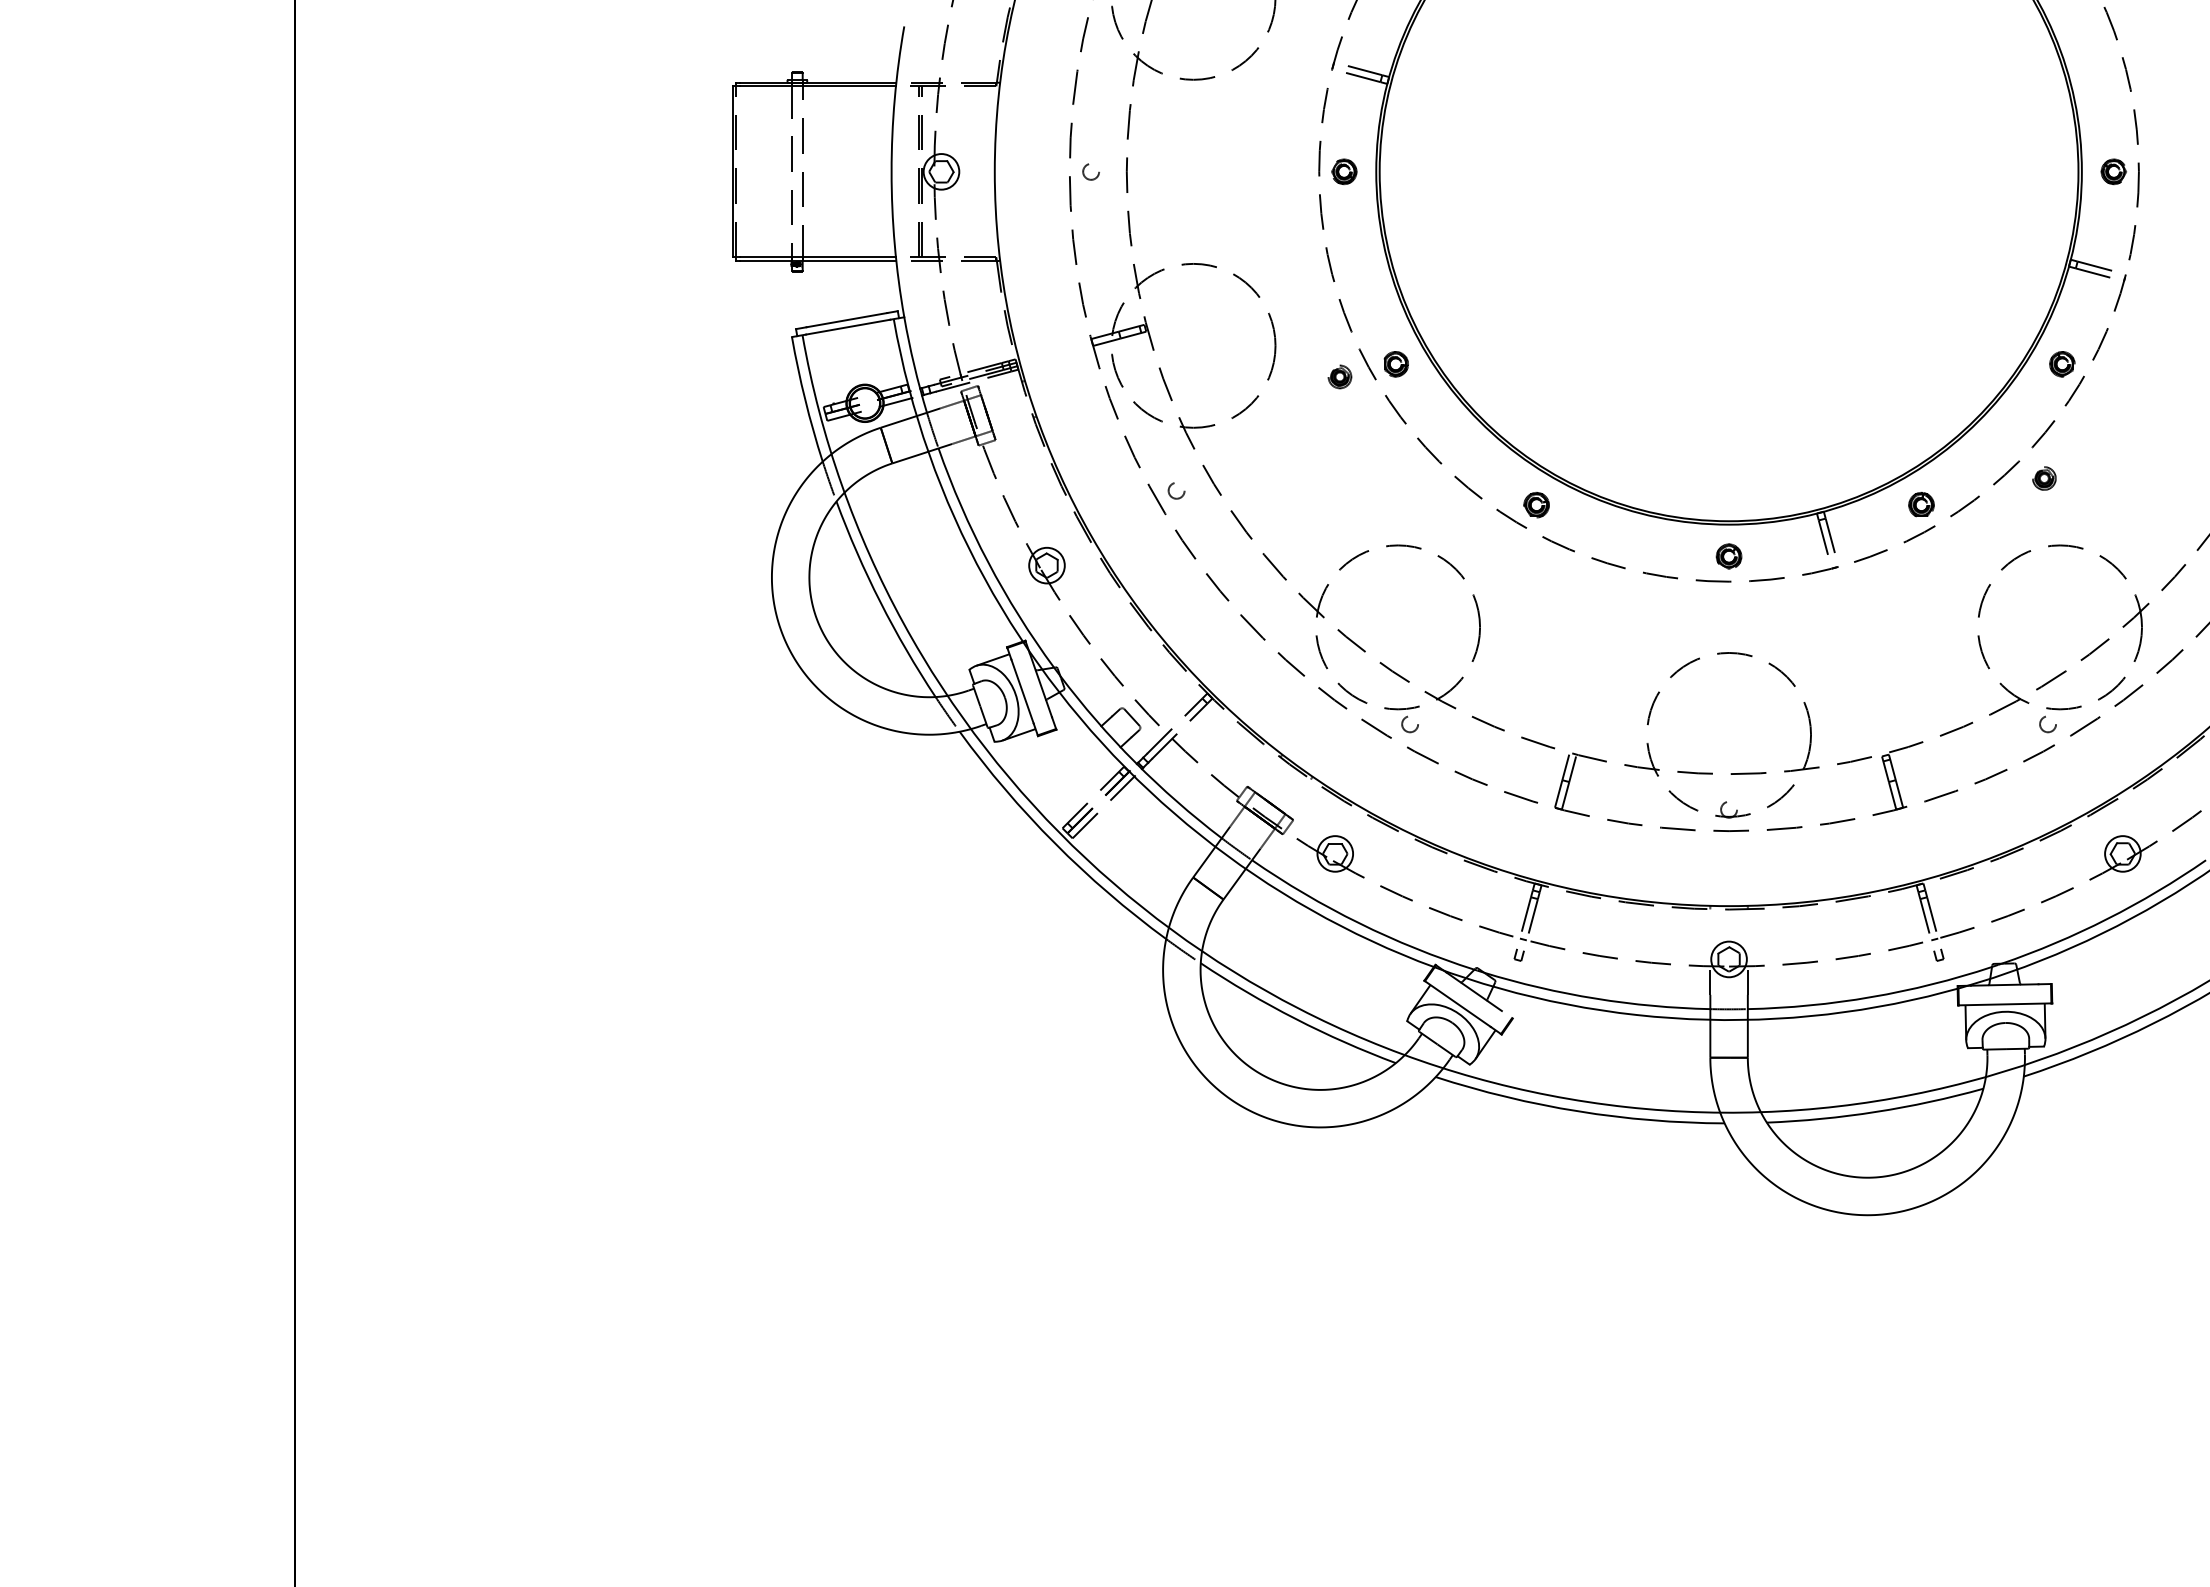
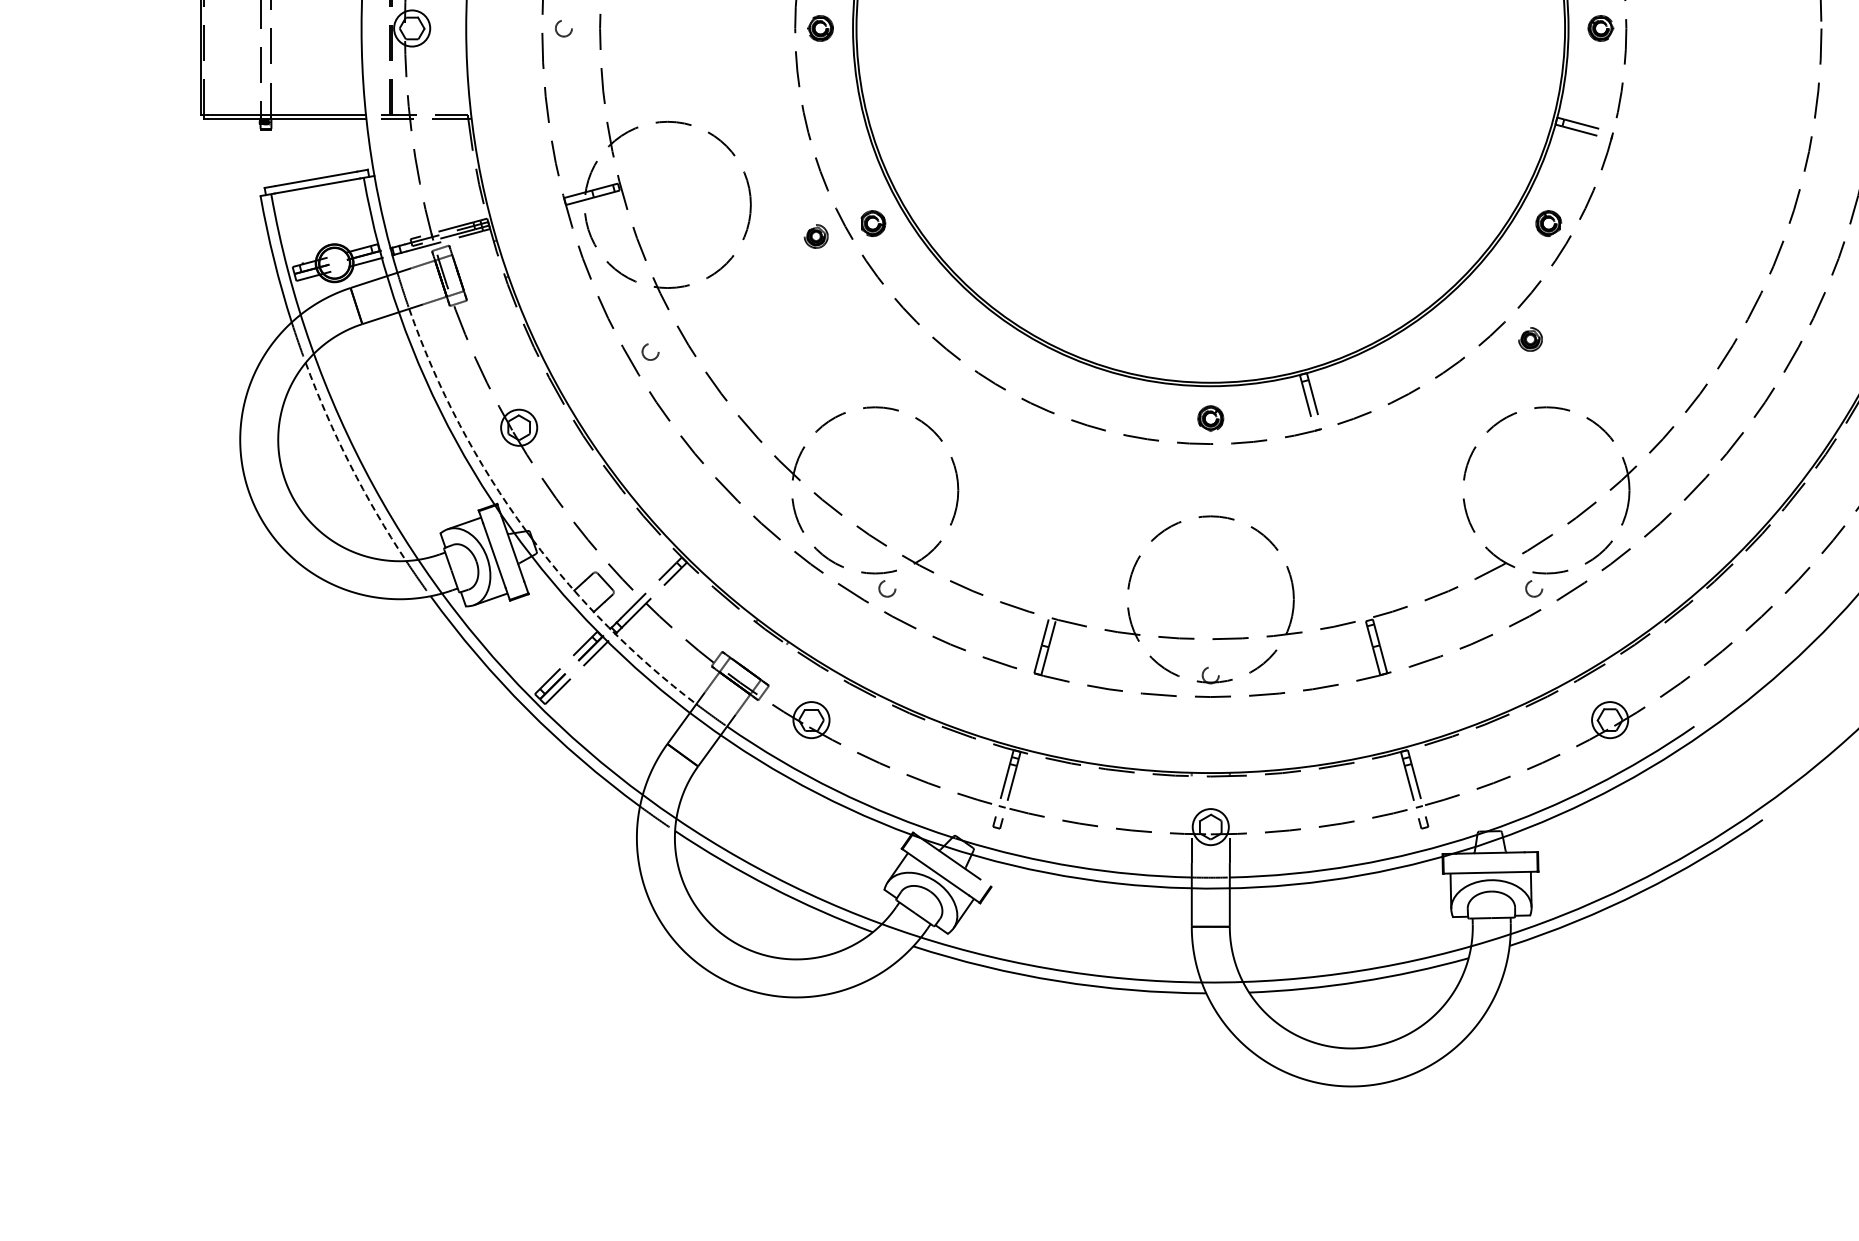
part: (1921, 504) -> (1405, 365), removed
part: (1536, 505) -> (1015, 366), removed
arc: (988, 562) -> (459, 424), solid -> dashed
arc: (880, 602) -> (350, 465), solid -> dashed
arc: (1135, 762) -> (608, 627), solid -> dashed

